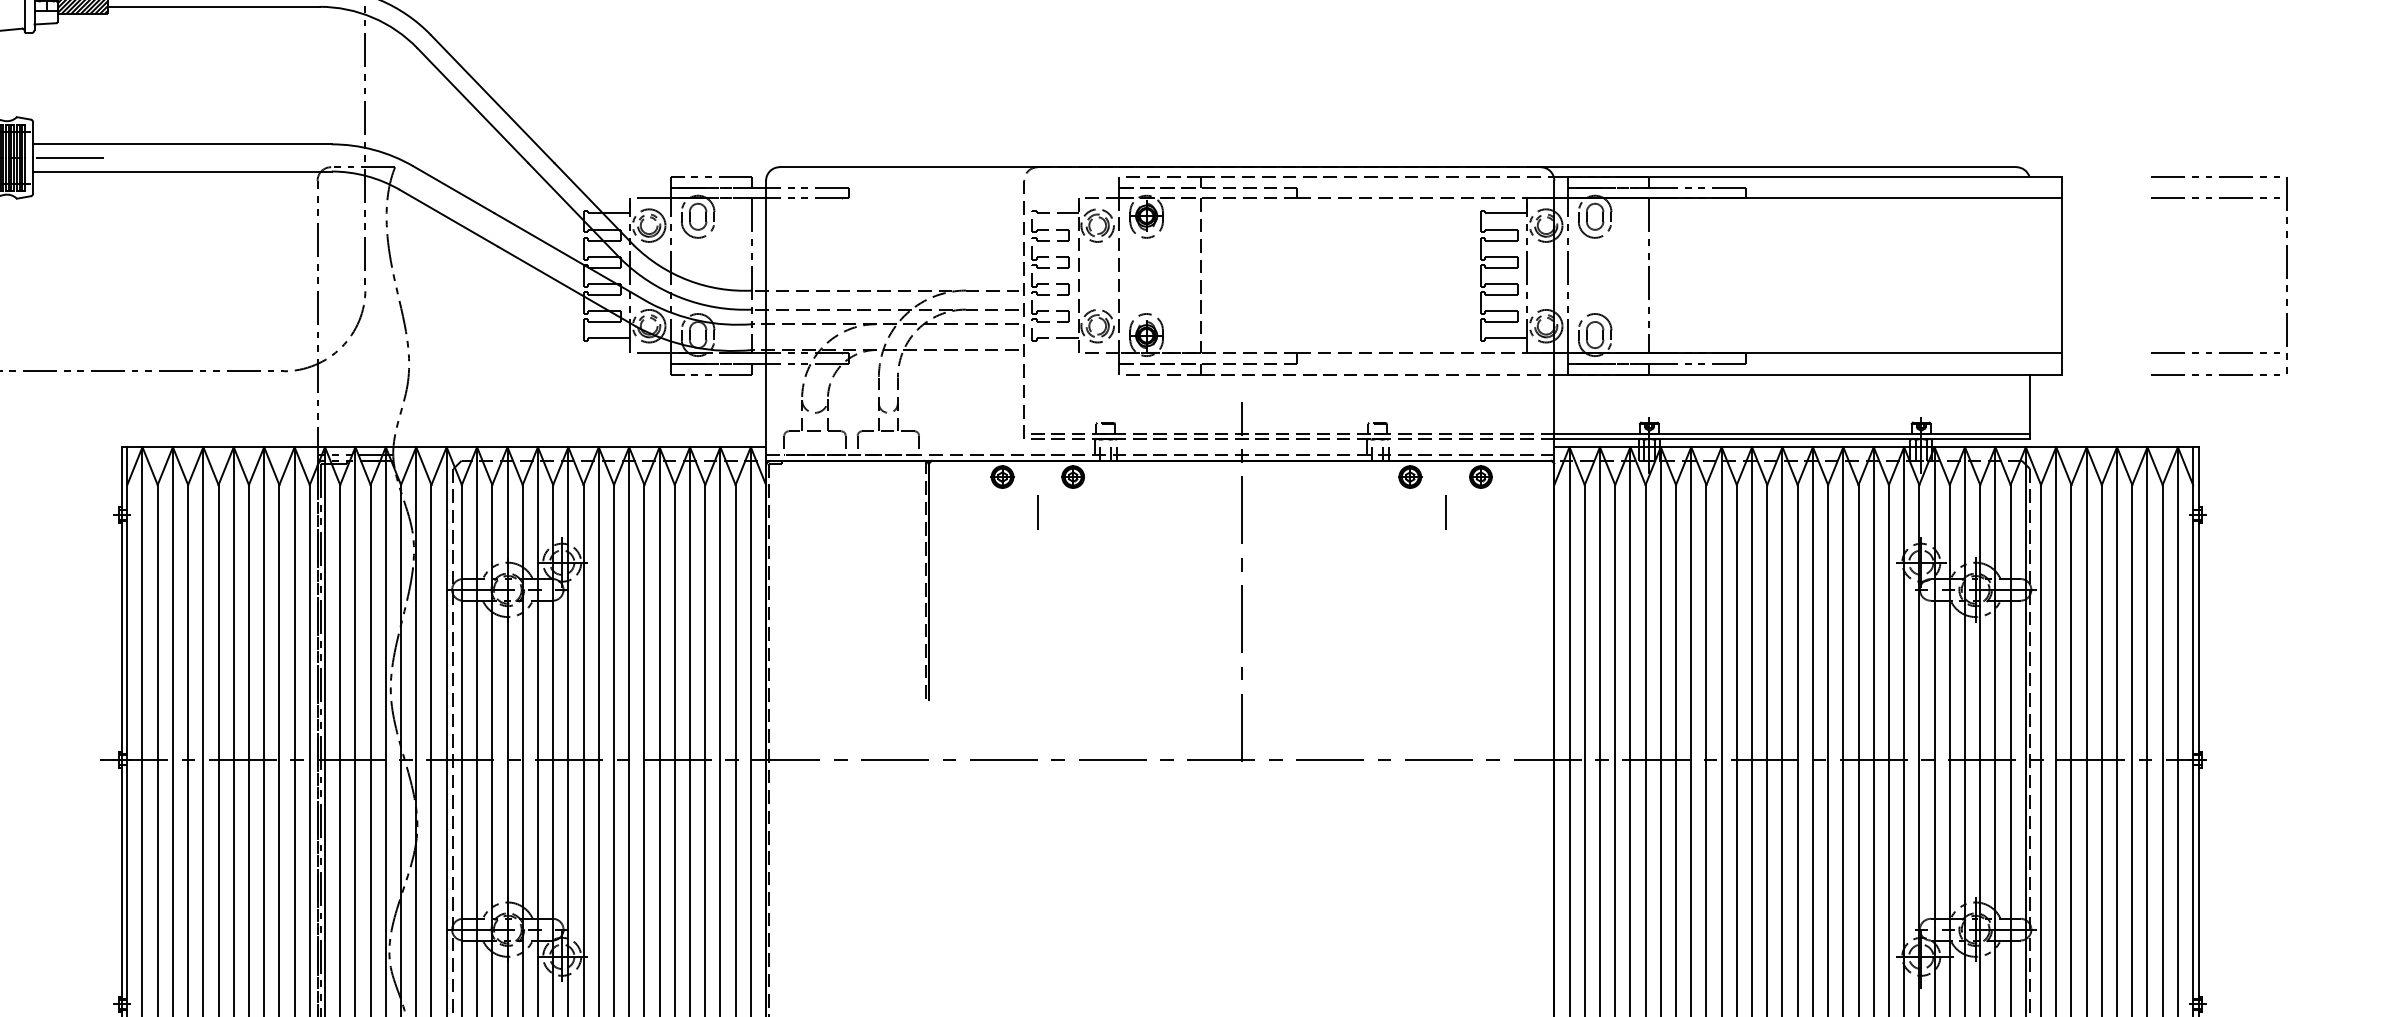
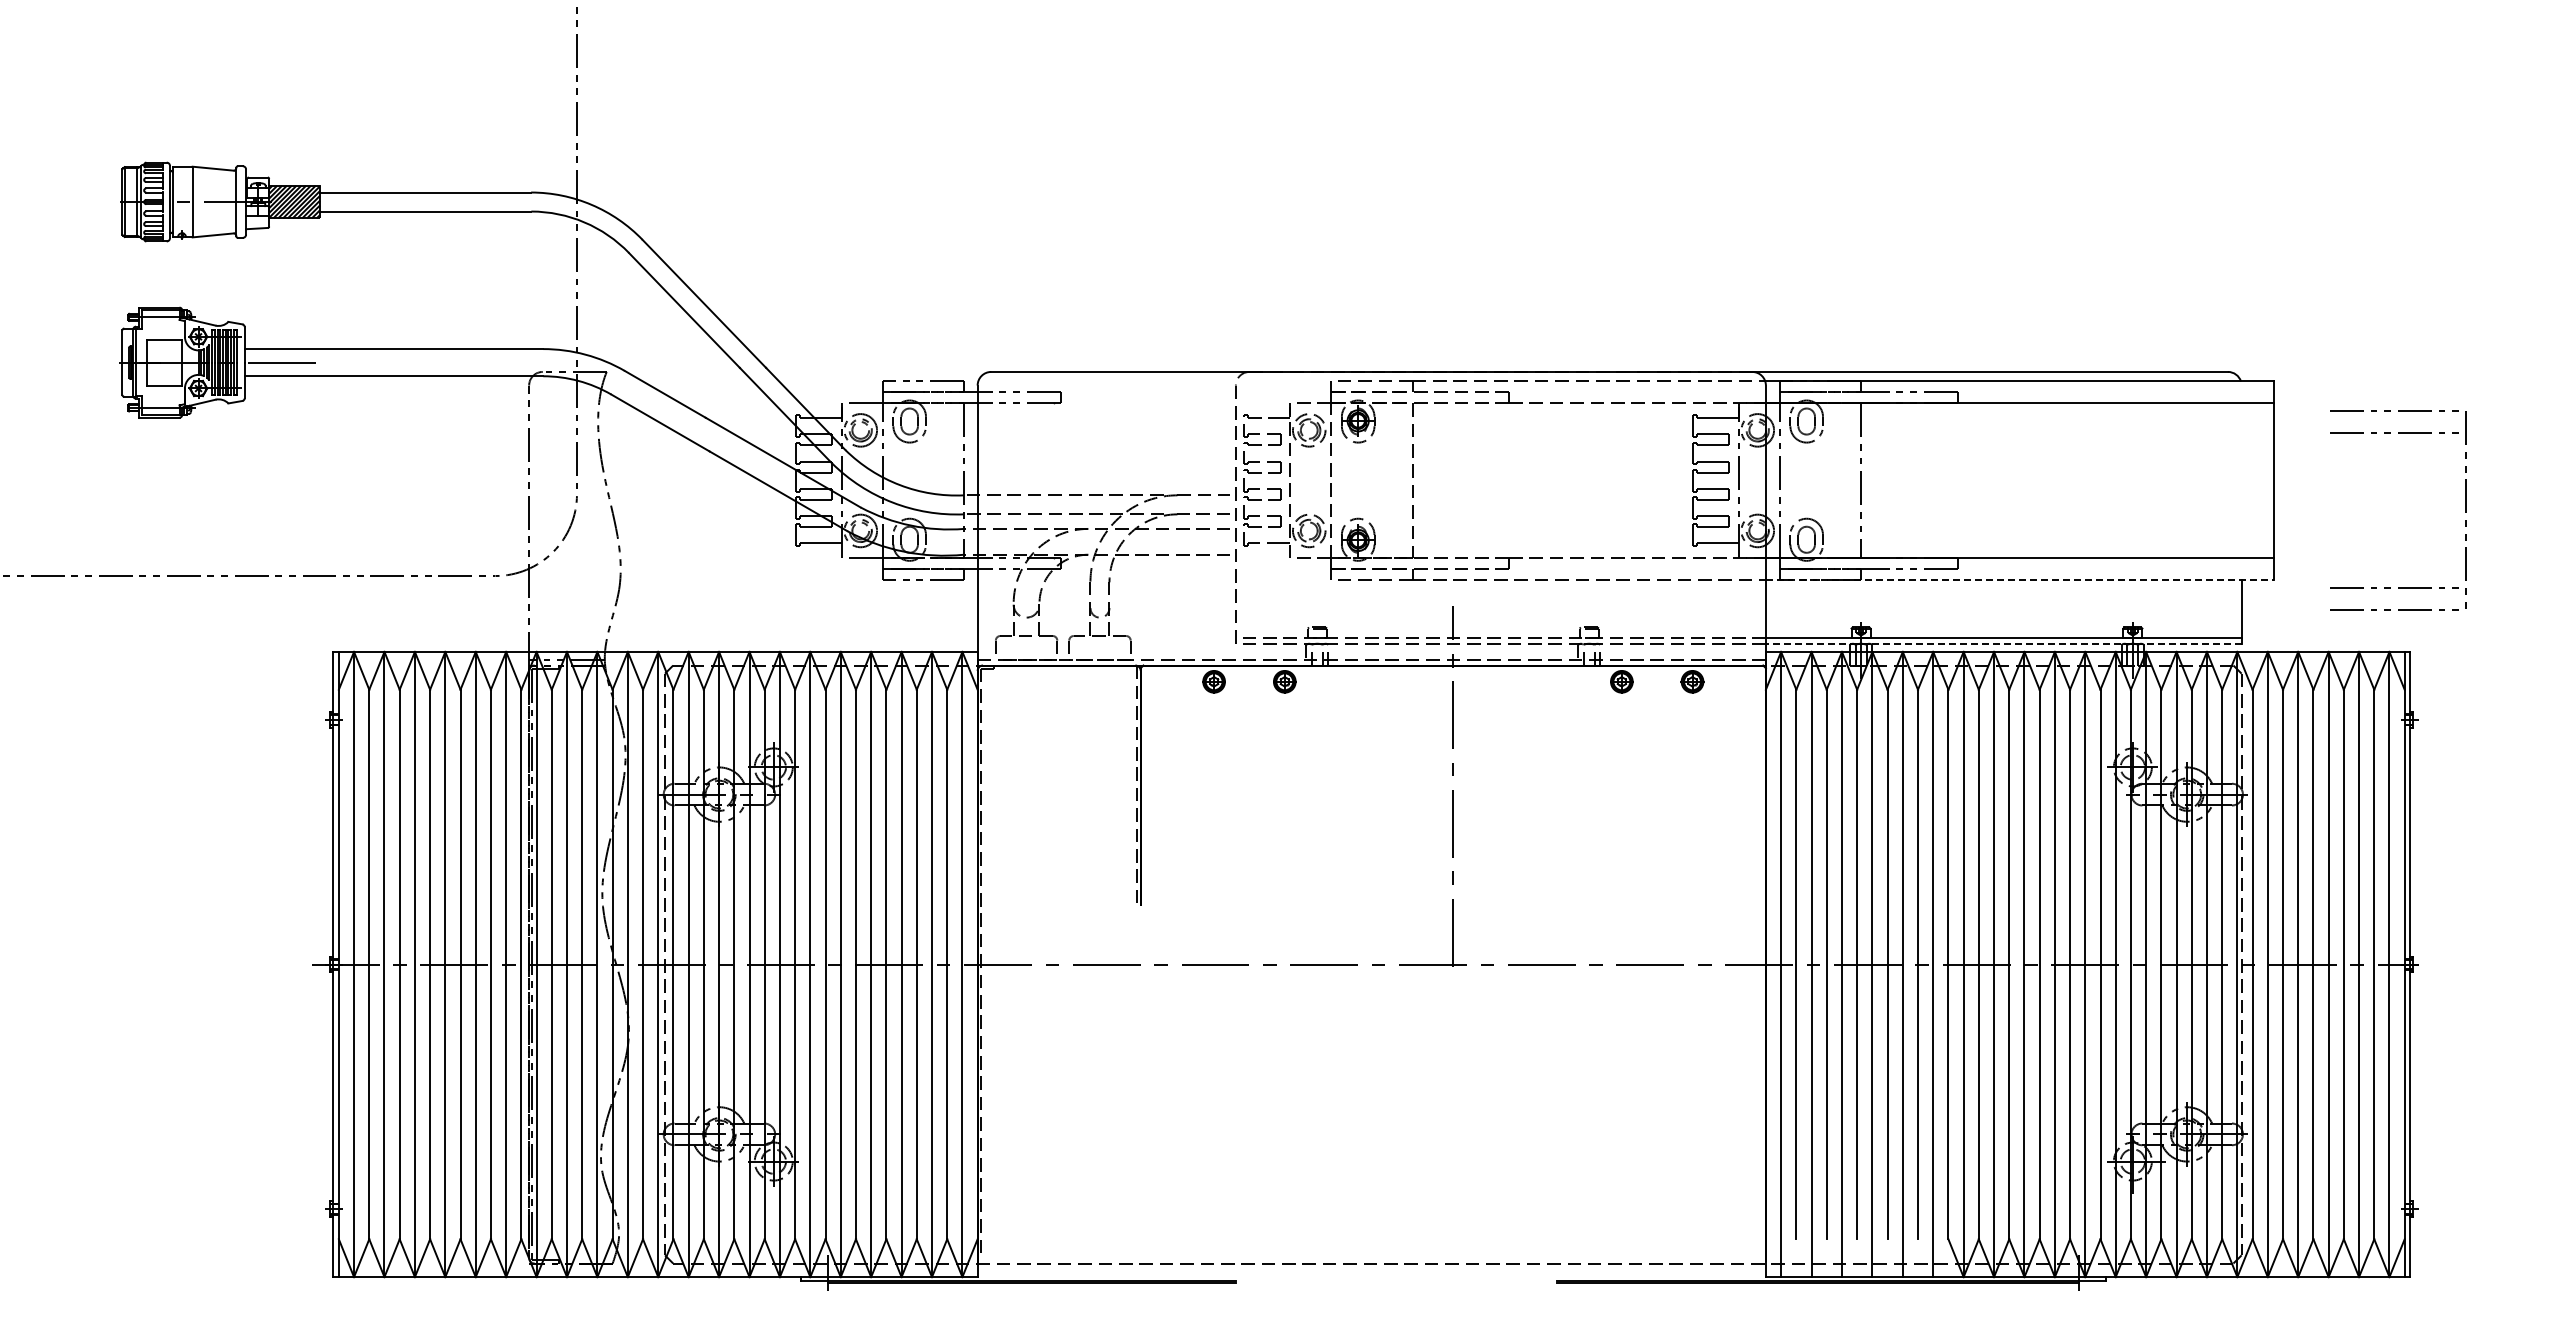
part: (2286, 275) -> (2465, 510), moved
line: (1807, 374) -> (2019, 579), solid -> dashed
line: (1791, 438) -> (2003, 643), solid -> dashed
line: (1444, 511) -> (1656, 716), removed
line: (1037, 512) -> (1249, 717), removed

